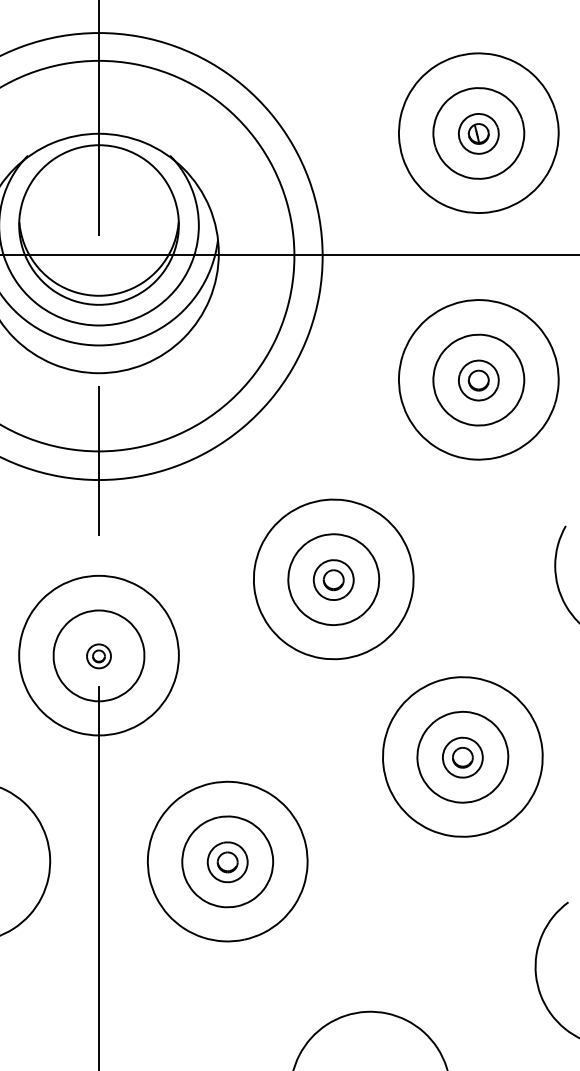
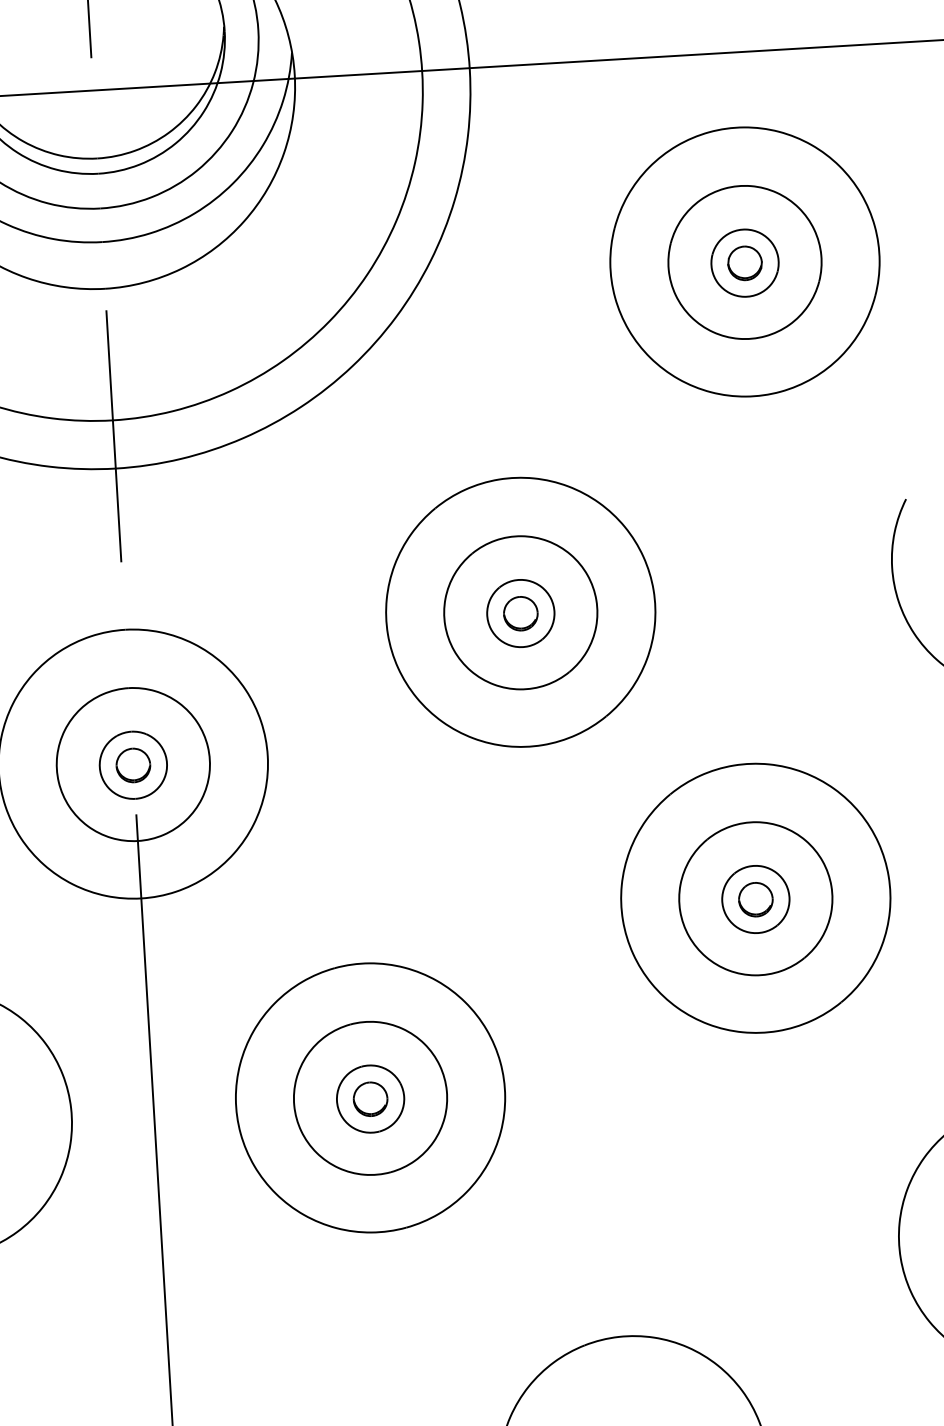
part: (98, 656) -> (132, 765), size x1.67

